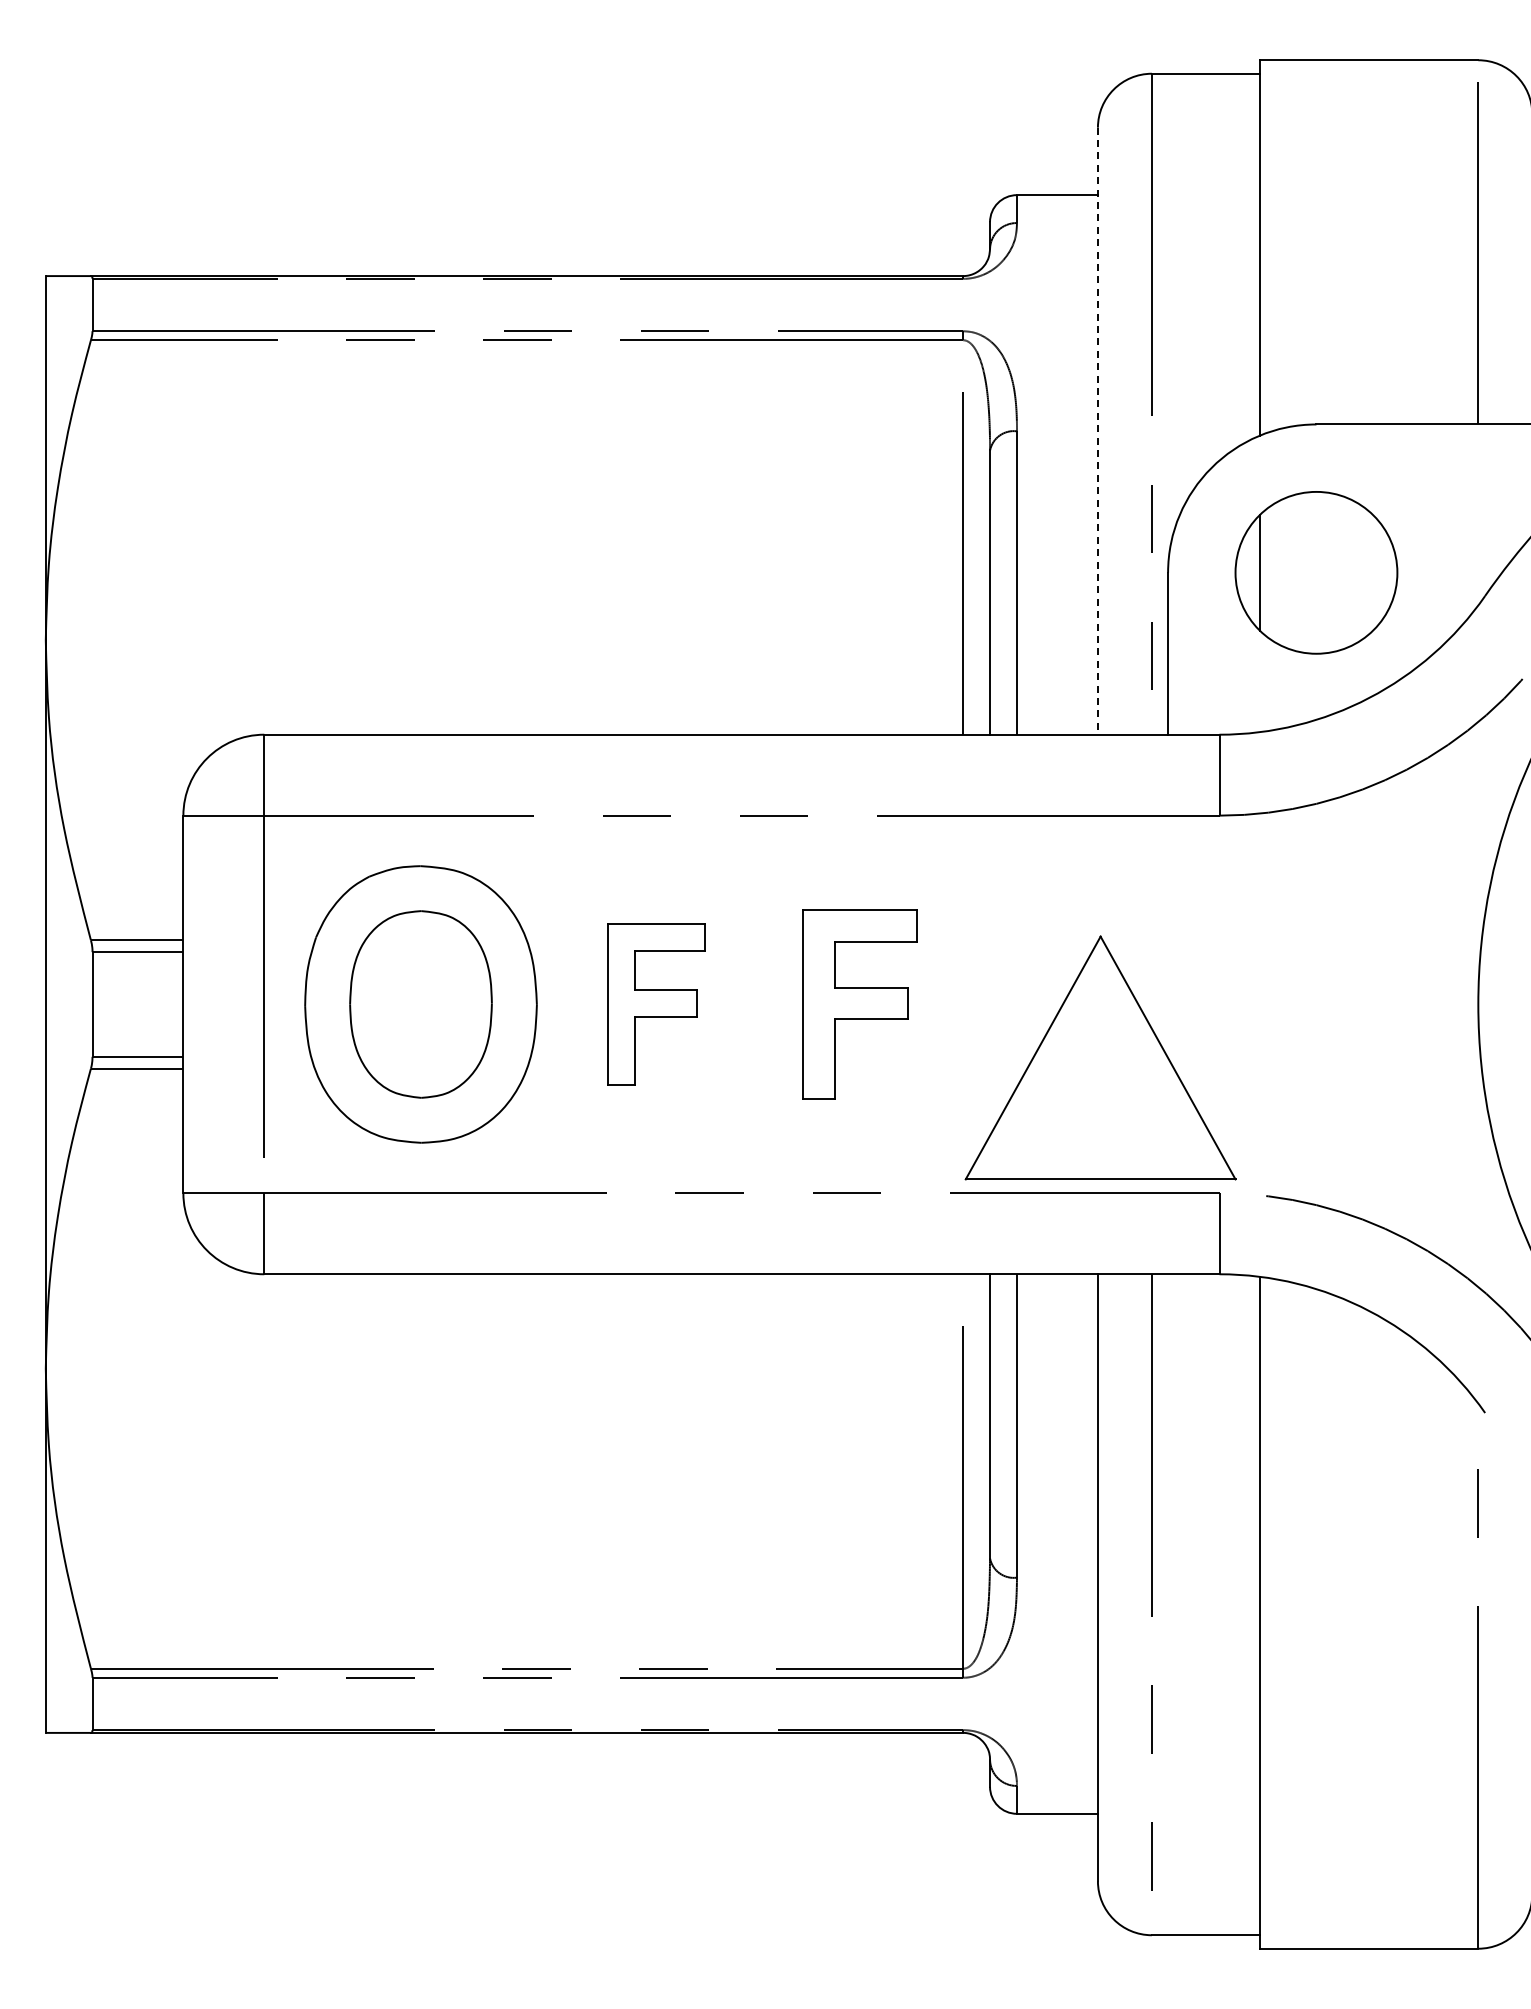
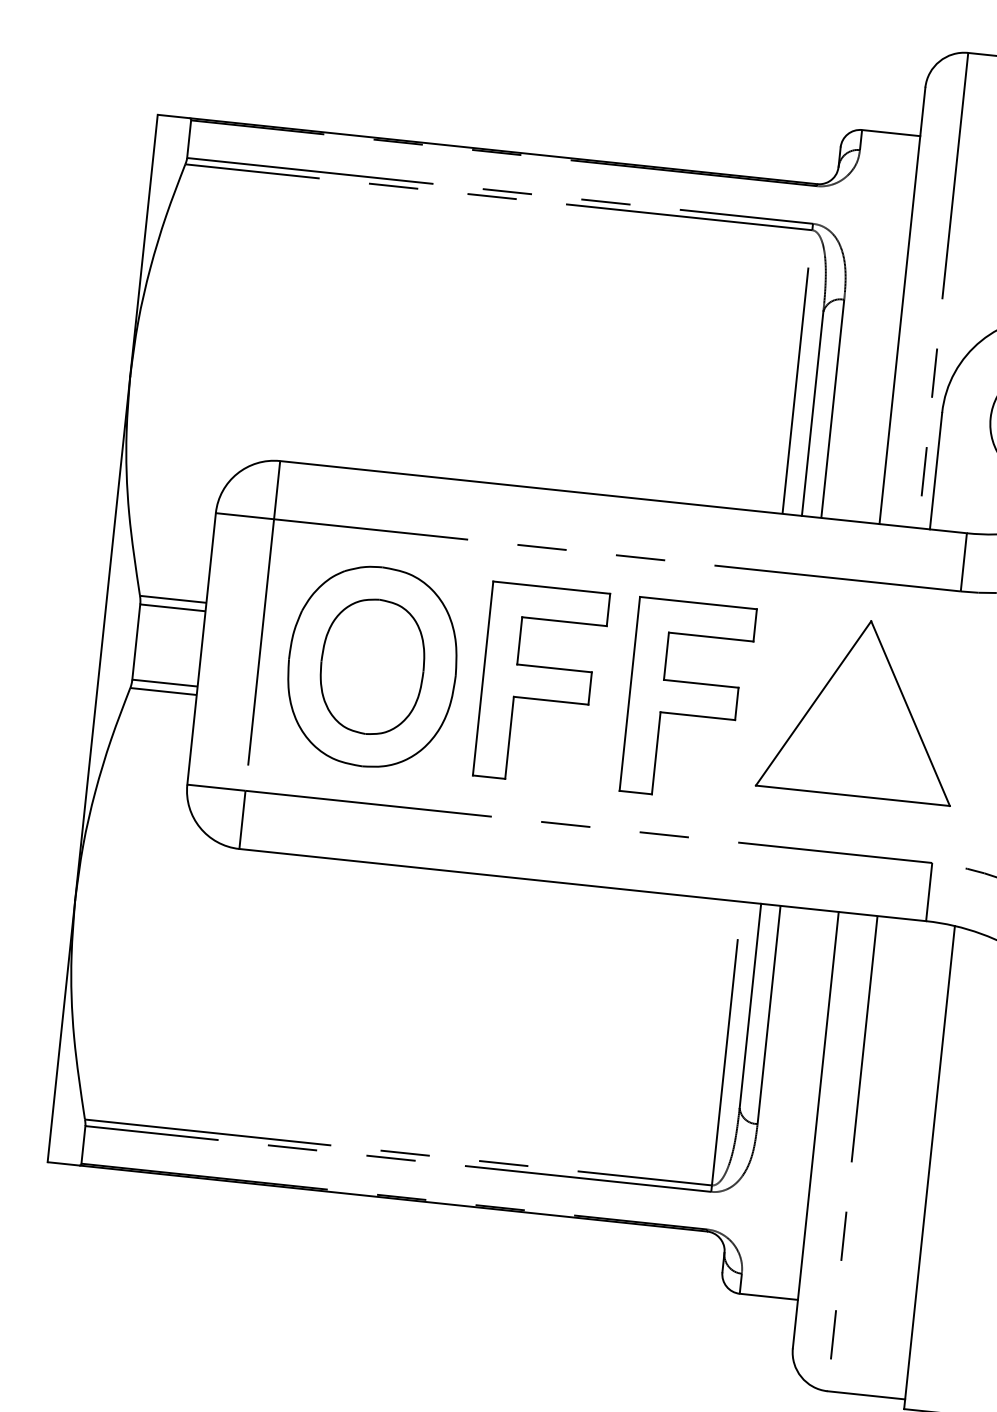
line: (1097, 431) -> (902, 306), dashed -> solid
part: (656, 1004) -> (541, 684), size x1.67
part: (860, 1004) -> (688, 700), size x1.43
part: (1100, 1057) -> (862, 708), moved

